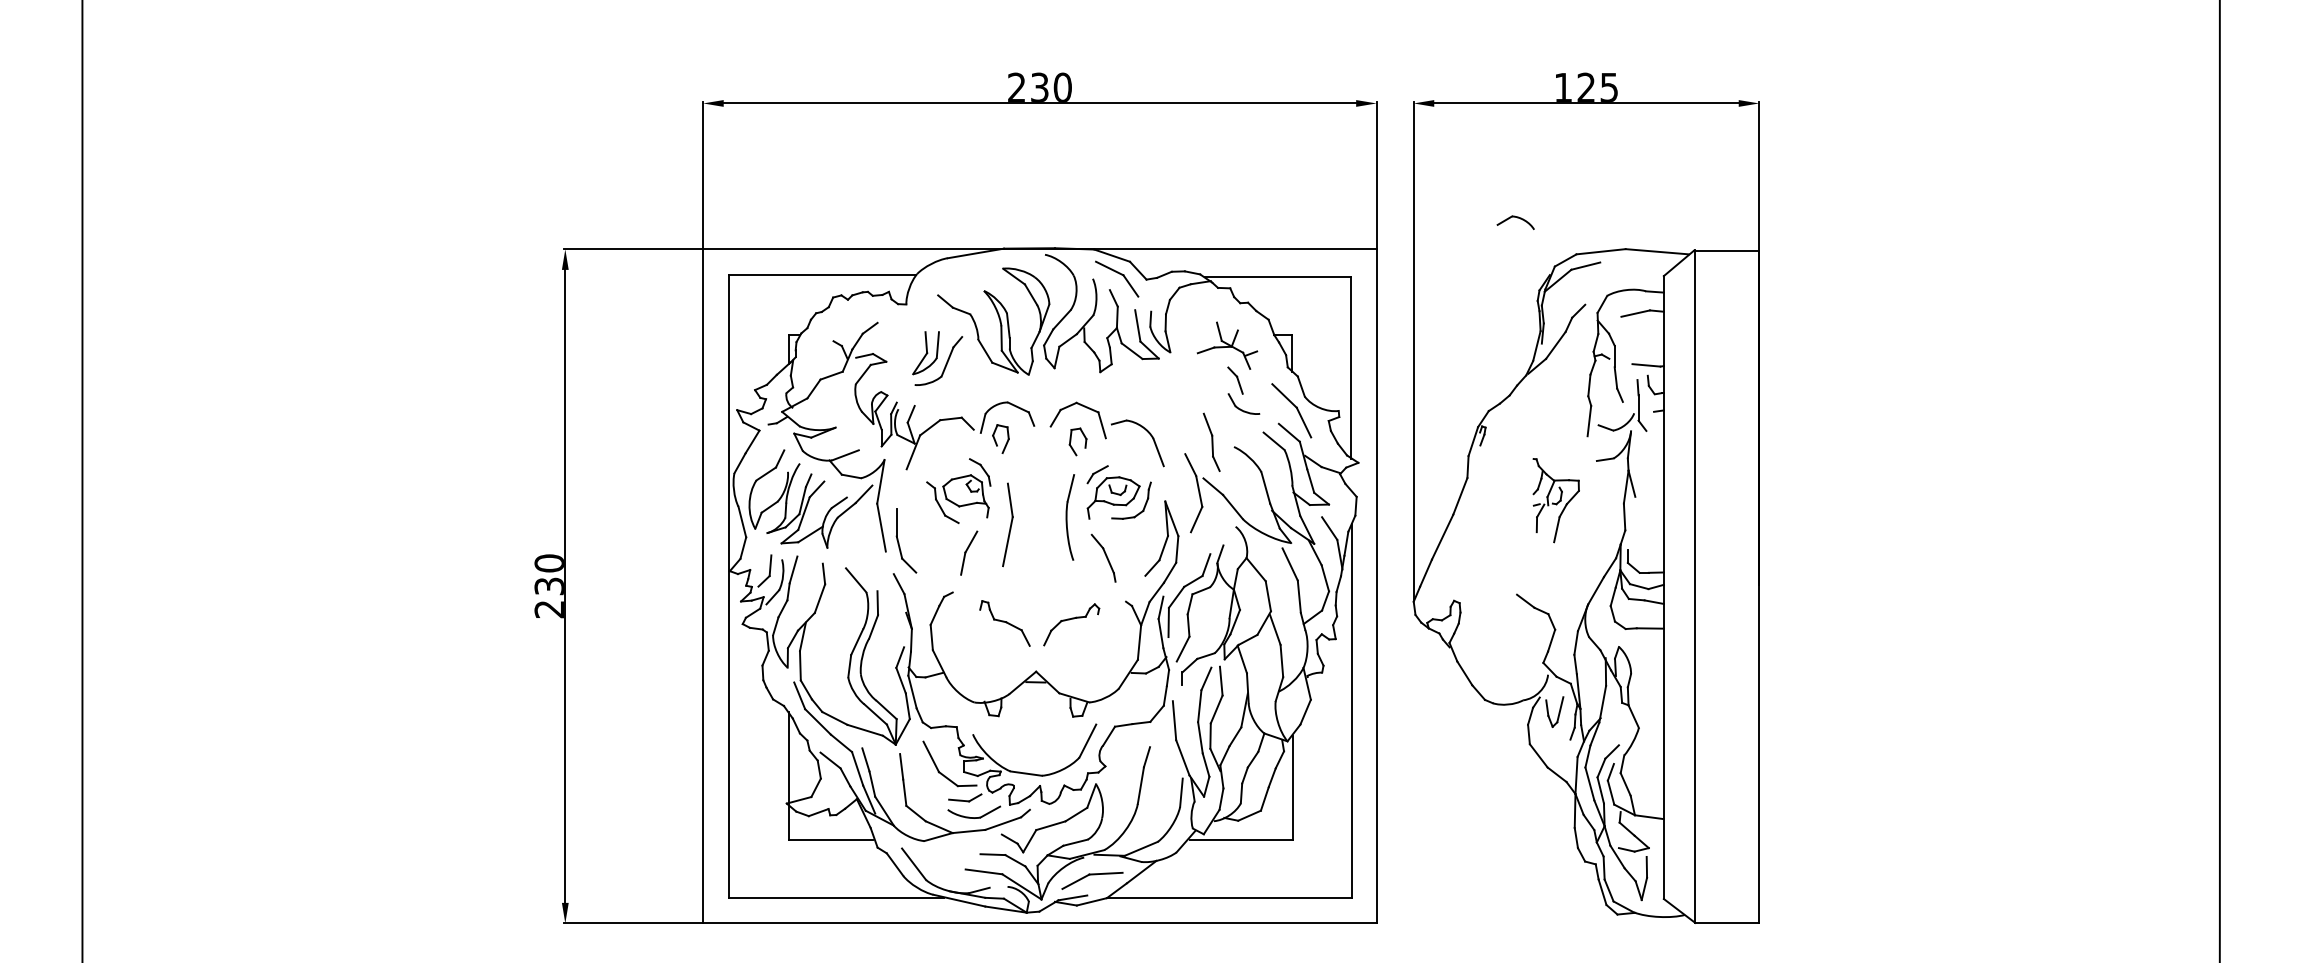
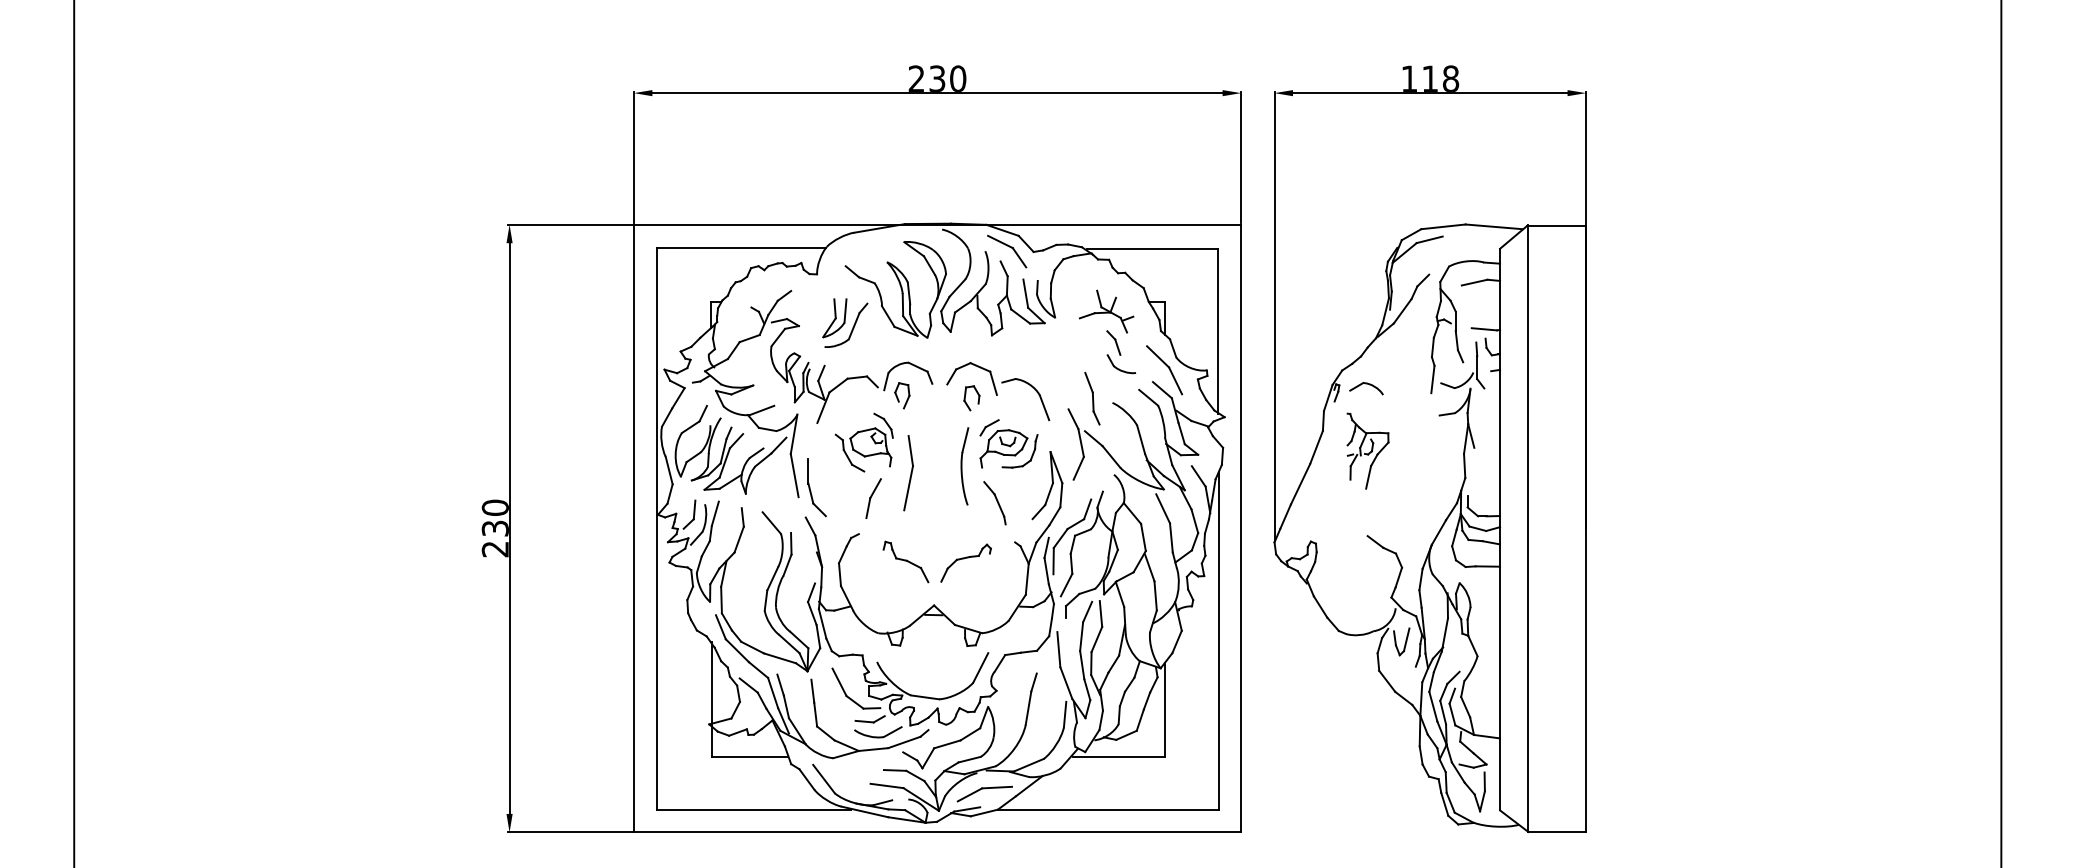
text: (1597, 87) -> (1440, 78), 125 -> 118
part: (1515, 222) -> (1366, 388), moved
part: (1555, 499) -> (1367, 450), moved

